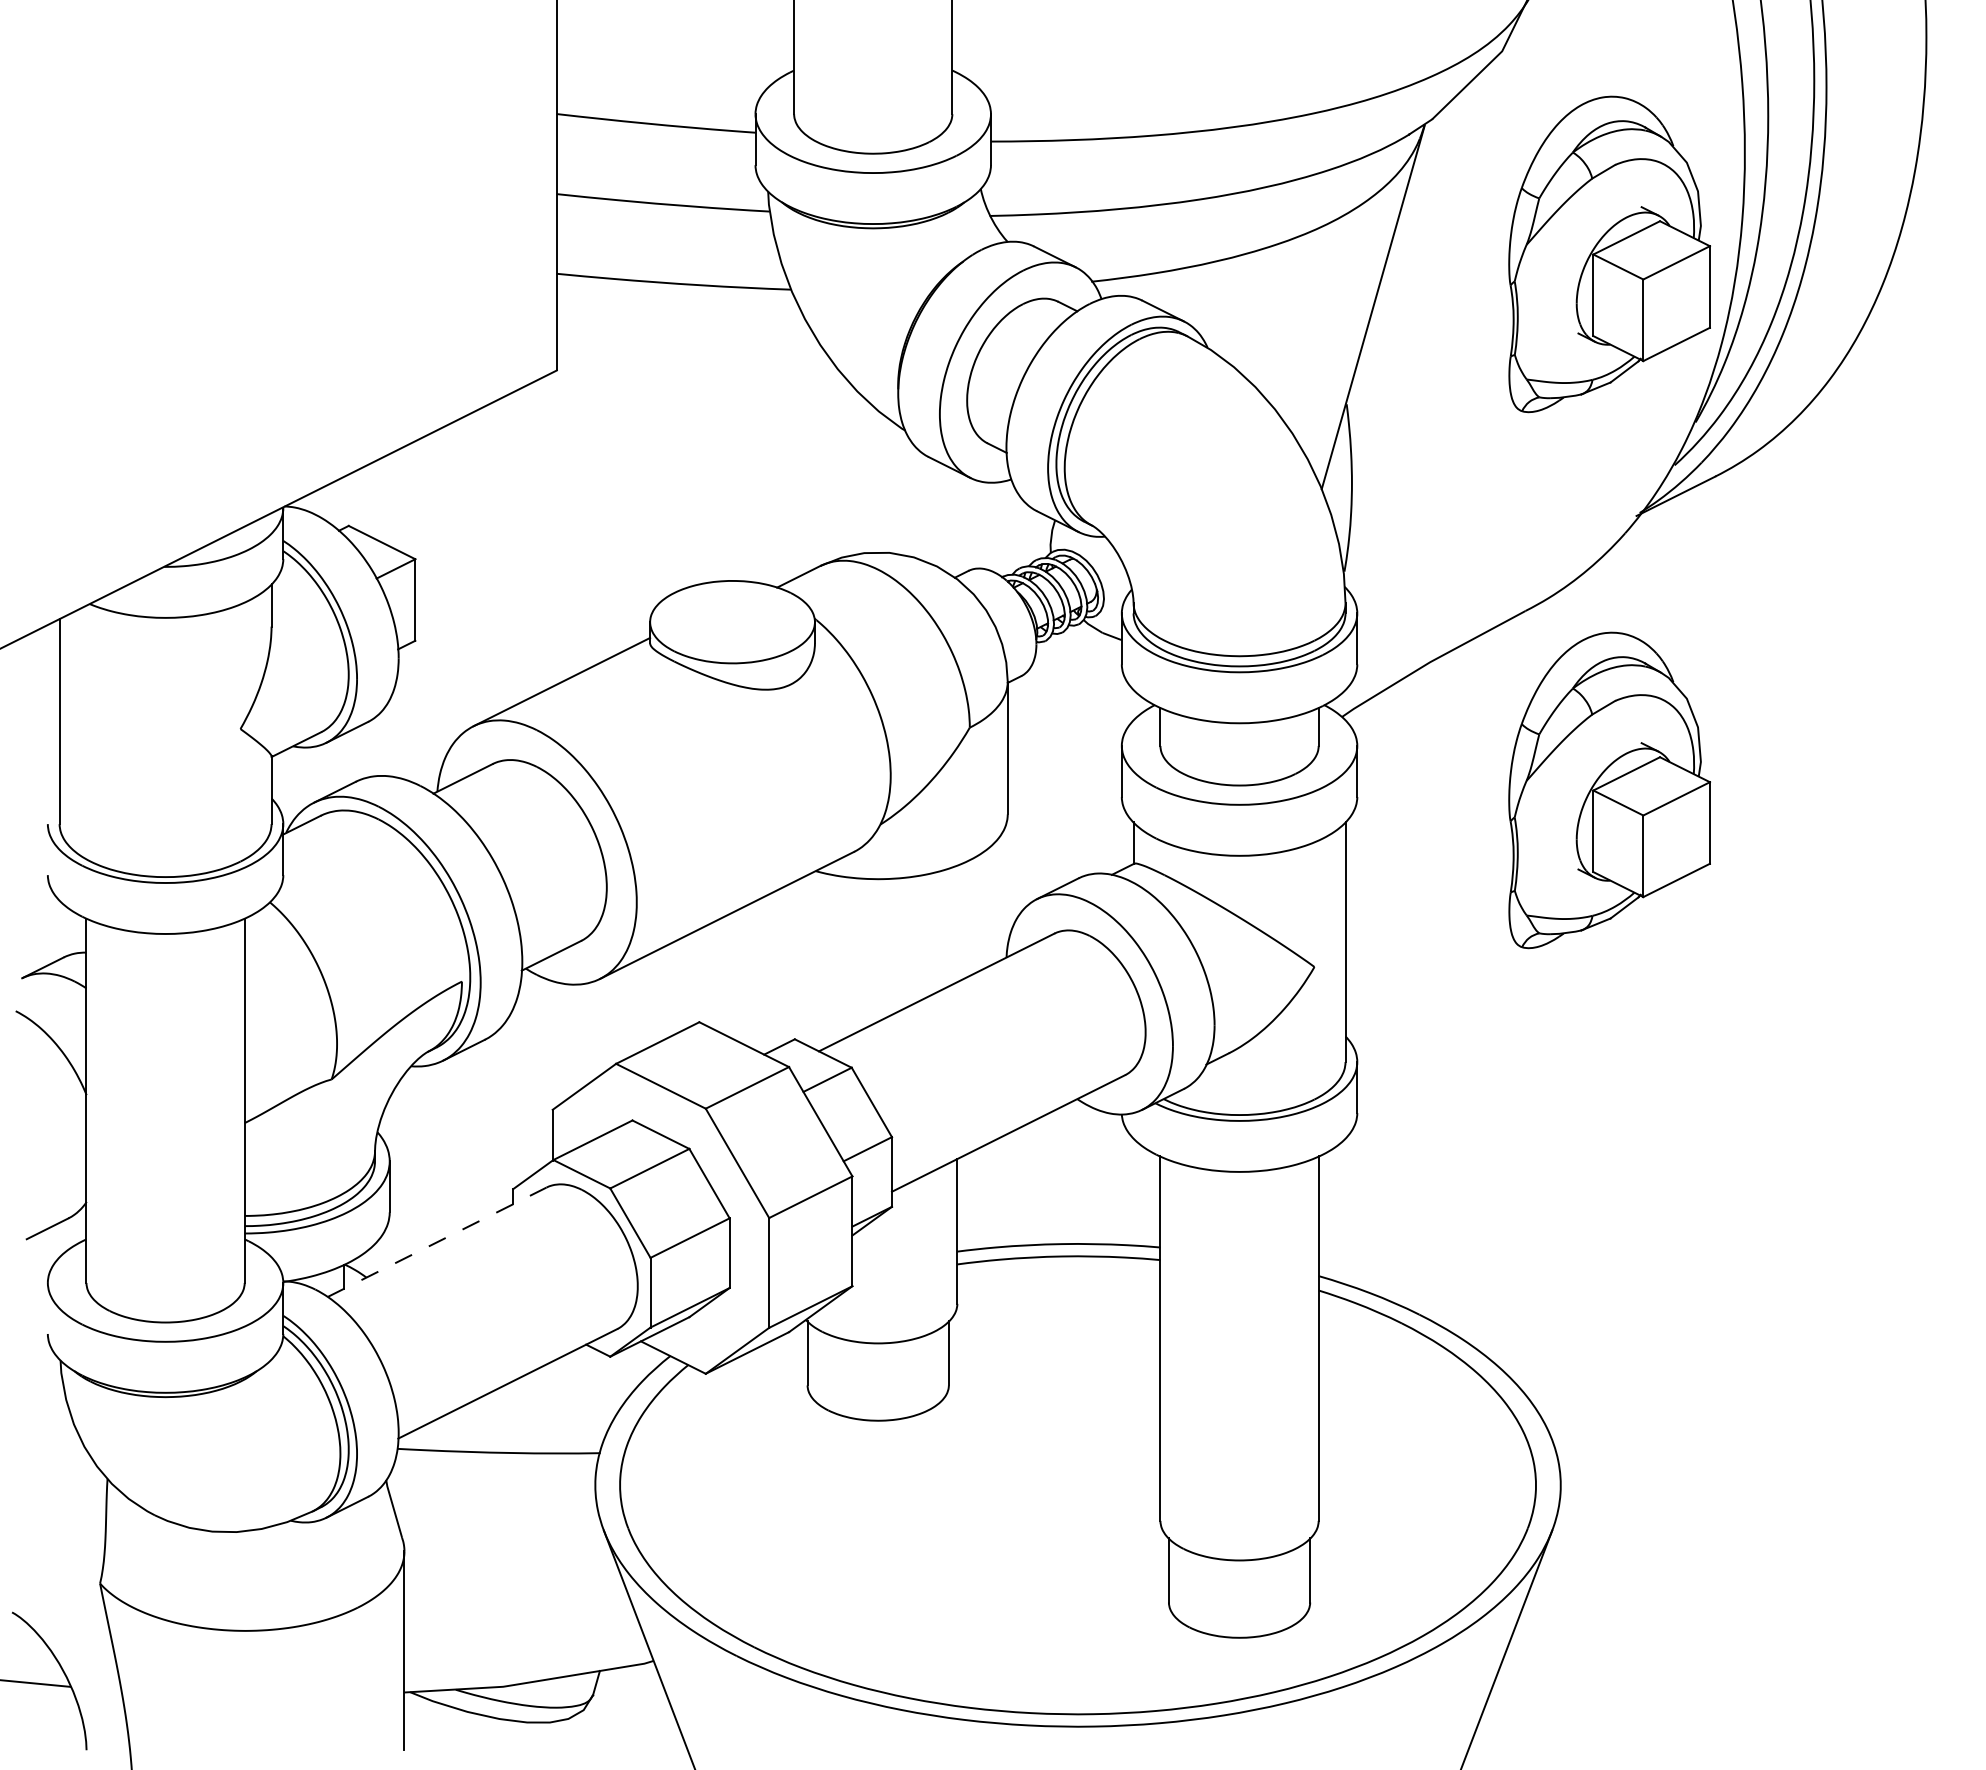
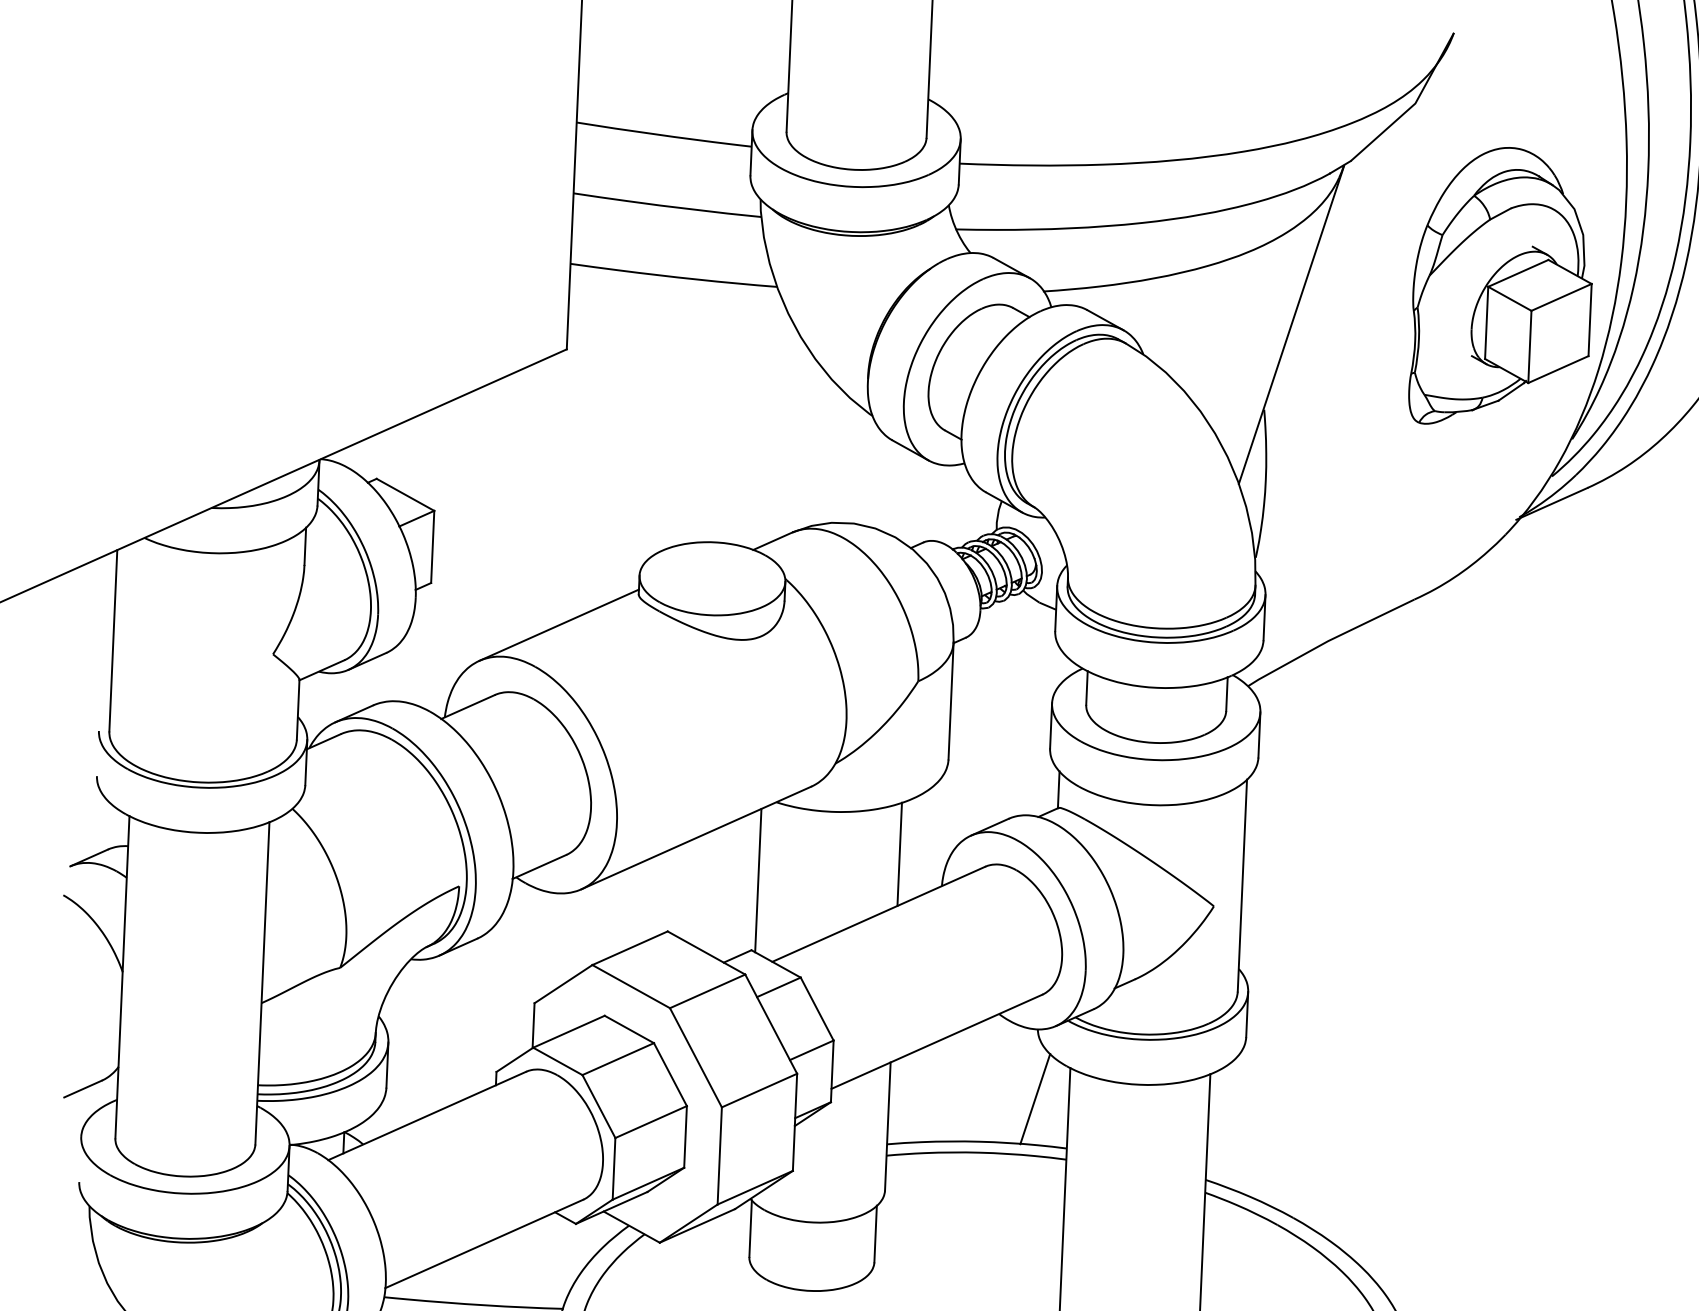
part: (1609, 790) -> (1481, 761), removed
line: (957, 923) -> (899, 854), added
line: (799, 960) -> (758, 880), added
line: (1121, 1192) -> (1034, 1098), added
line: (437, 1242) -> (427, 1116), dashed -> solid

